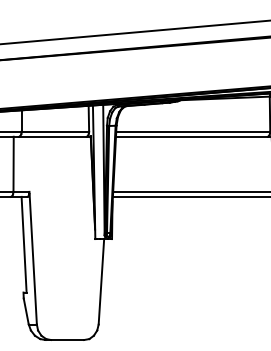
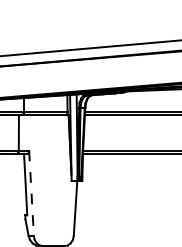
line: (33, 258) -> (31, 193), solid -> dashed

